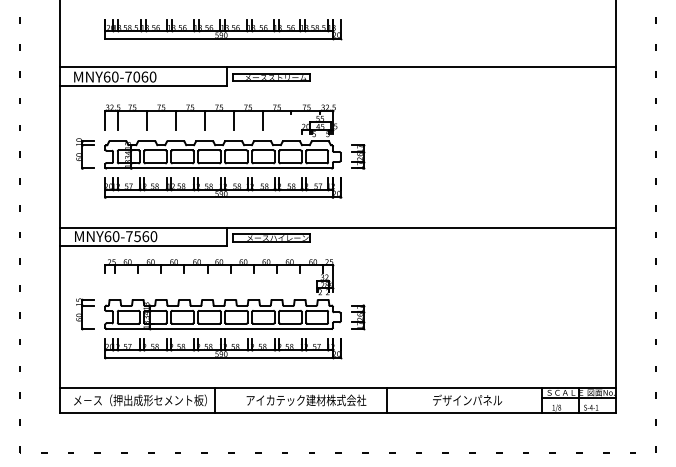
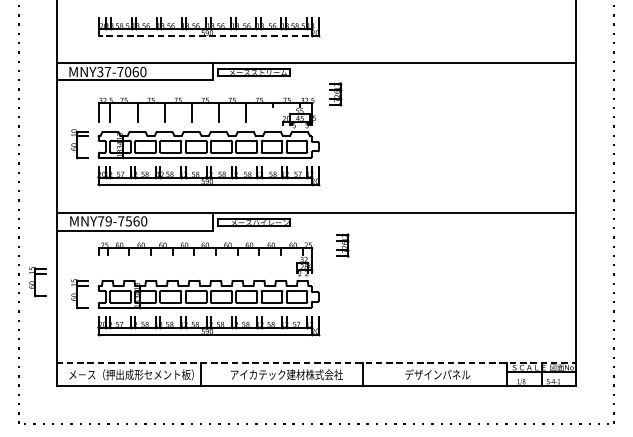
line: (223, 38) -> (209, 35), solid -> dashed
text: (110, 76) -> (103, 71), MNY60-7060 -> MNY37-7060
part: (358, 156) -> (335, 93), moved
text: (111, 236) -> (104, 221), MNY60-7560 -> MNY79-7560
part: (40, 301) -> (37, 282), added
part: (358, 317) -> (343, 245), moved
line: (337, 388) -> (316, 363), solid -> dashed

